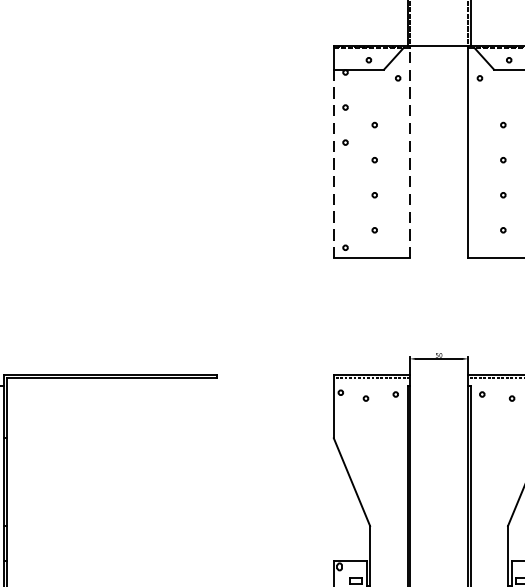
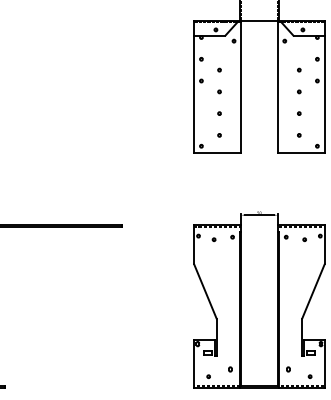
line: (410, 153) -> (241, 87), dashed -> solid
line: (334, 164) -> (194, 94), dashed -> solid

